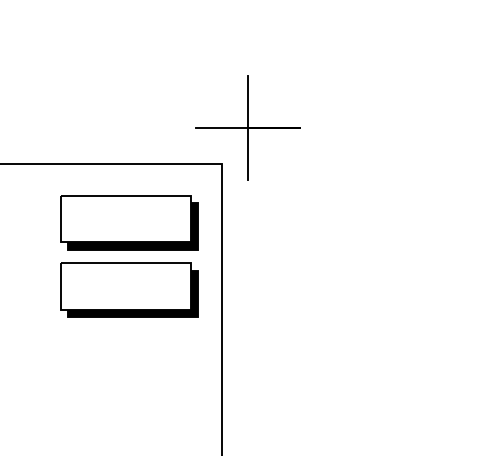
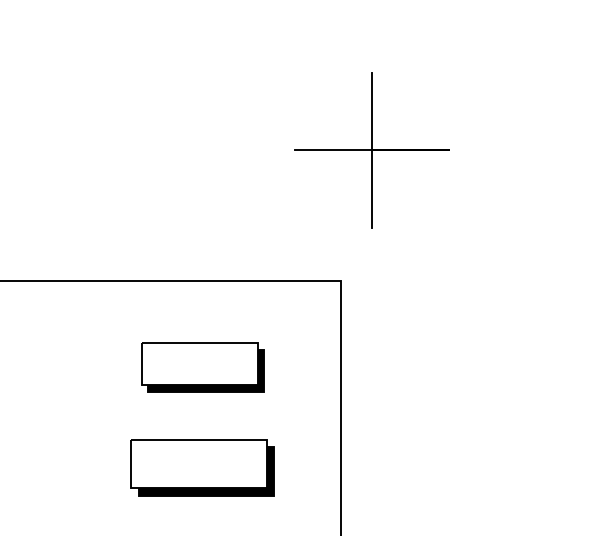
part: (247, 127) -> (371, 149), moved
part: (129, 222) -> (203, 366), size x0.6
part: (129, 289) -> (203, 466), size x0.7

